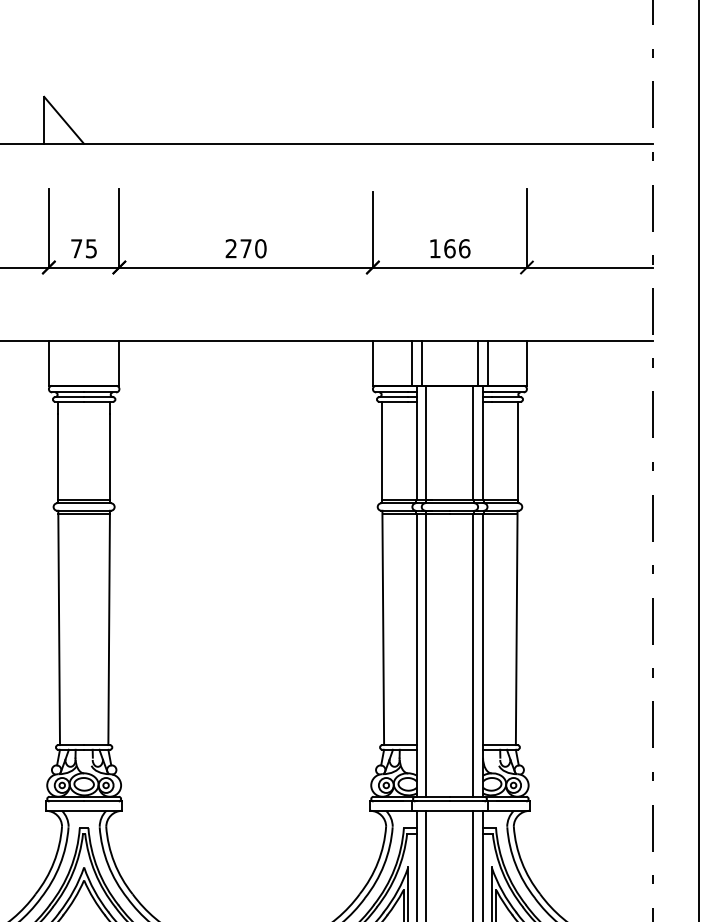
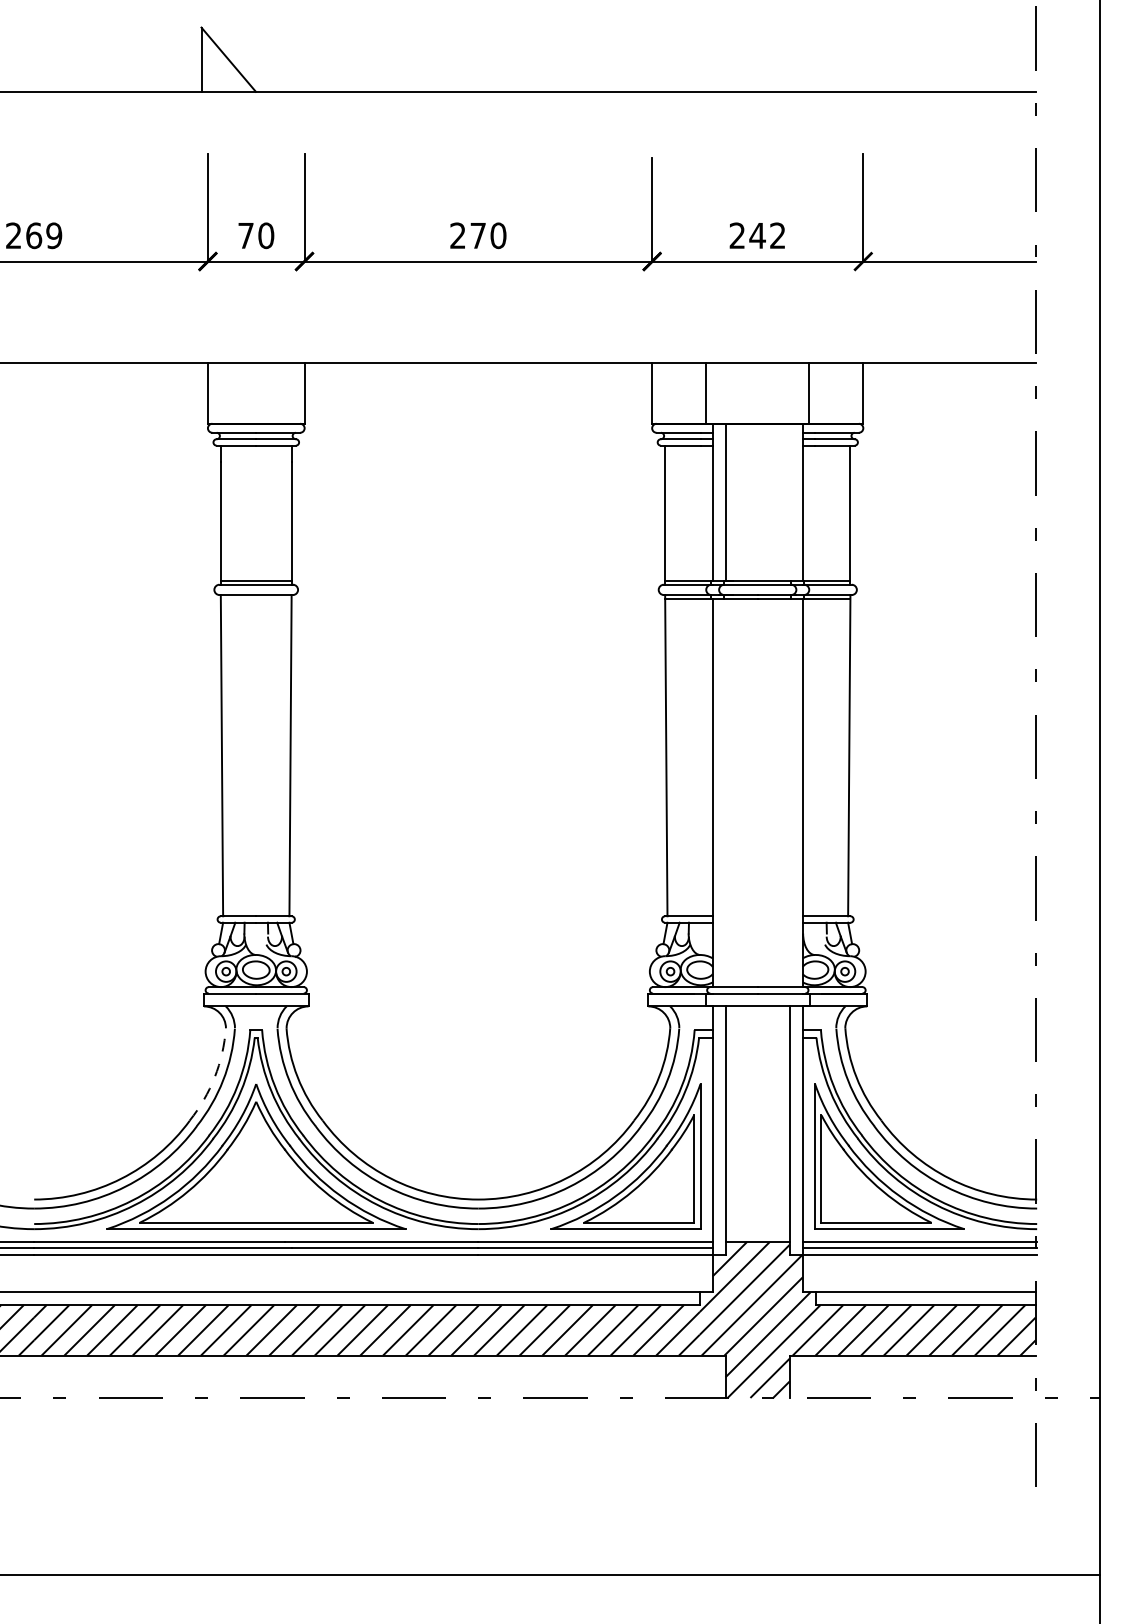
text: (91, 248) -> (266, 235), 75 -> 70
text: (449, 248) -> (757, 235), 166 -> 242
line: (422, 363) -> (719, 392), removed
line: (478, 363) -> (796, 392), removed
line: (473, 442) -> (789, 501), removed
line: (83, 513) -> (255, 598), removed
line: (426, 654) -> (725, 792), removed
line: (473, 654) -> (789, 792), removed
arc: (53, 862) -> (214, 1077), solid -> dashed

